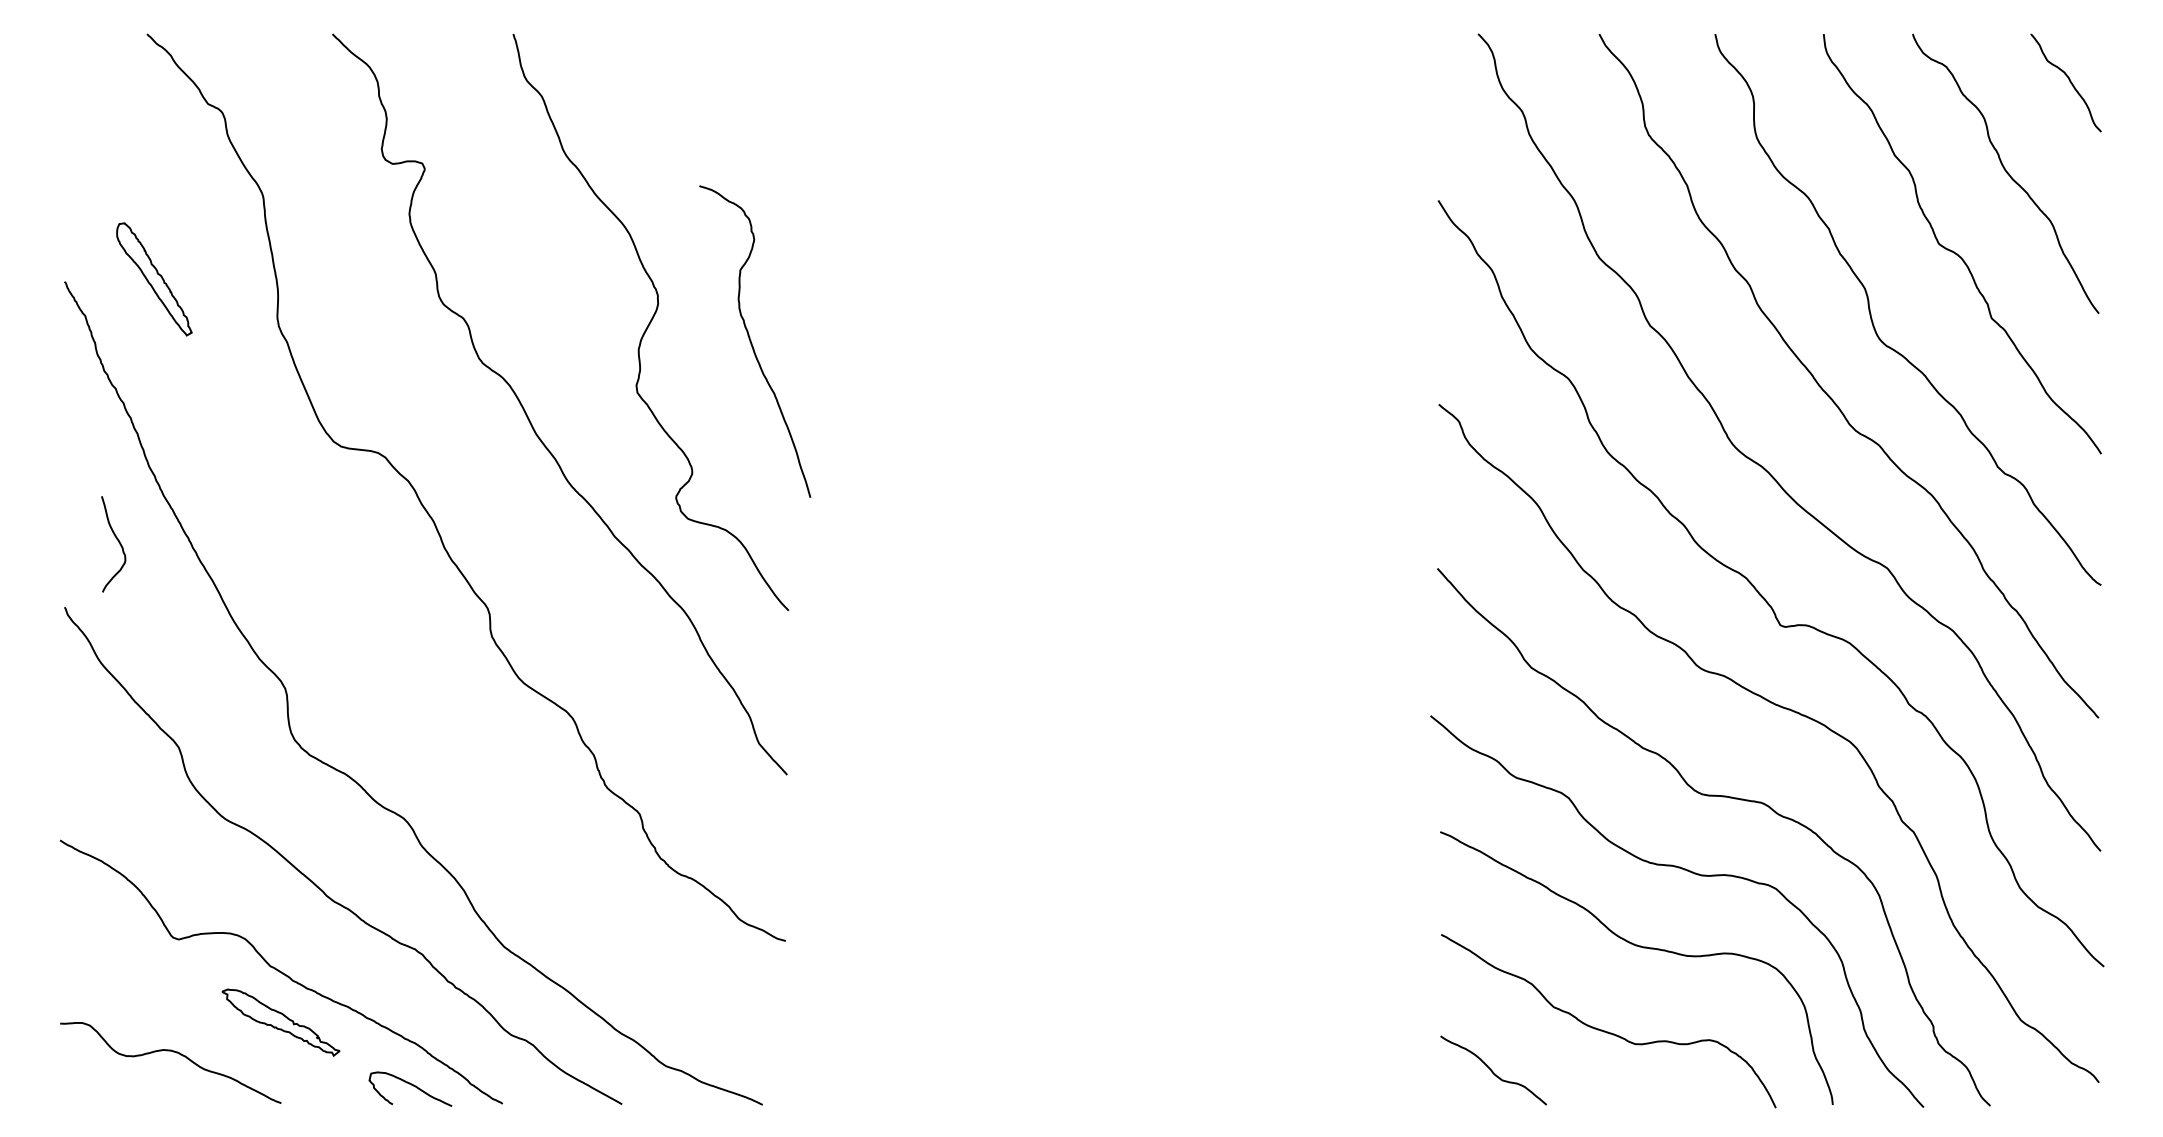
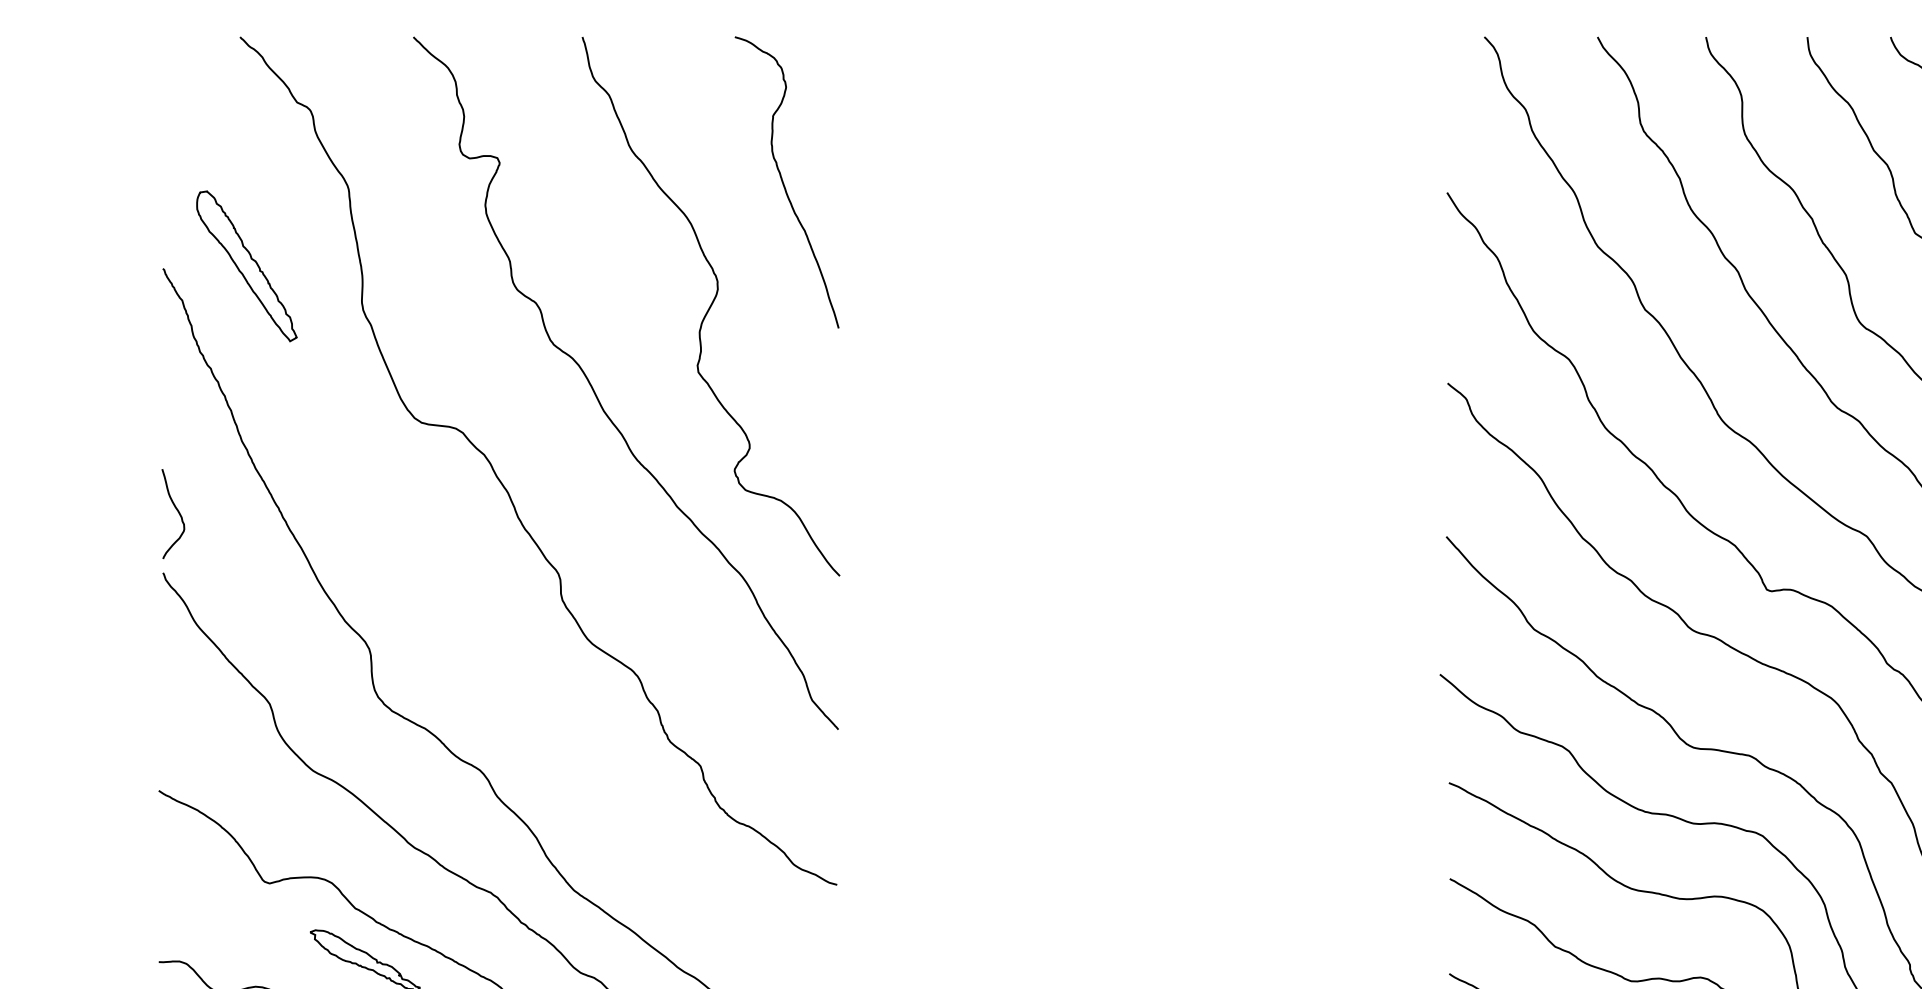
part: (154, 279) -> (247, 266), size x1.43
curve: (752, 343) -> (784, 184), moved
curve: (118, 542) -> (177, 512), moved

